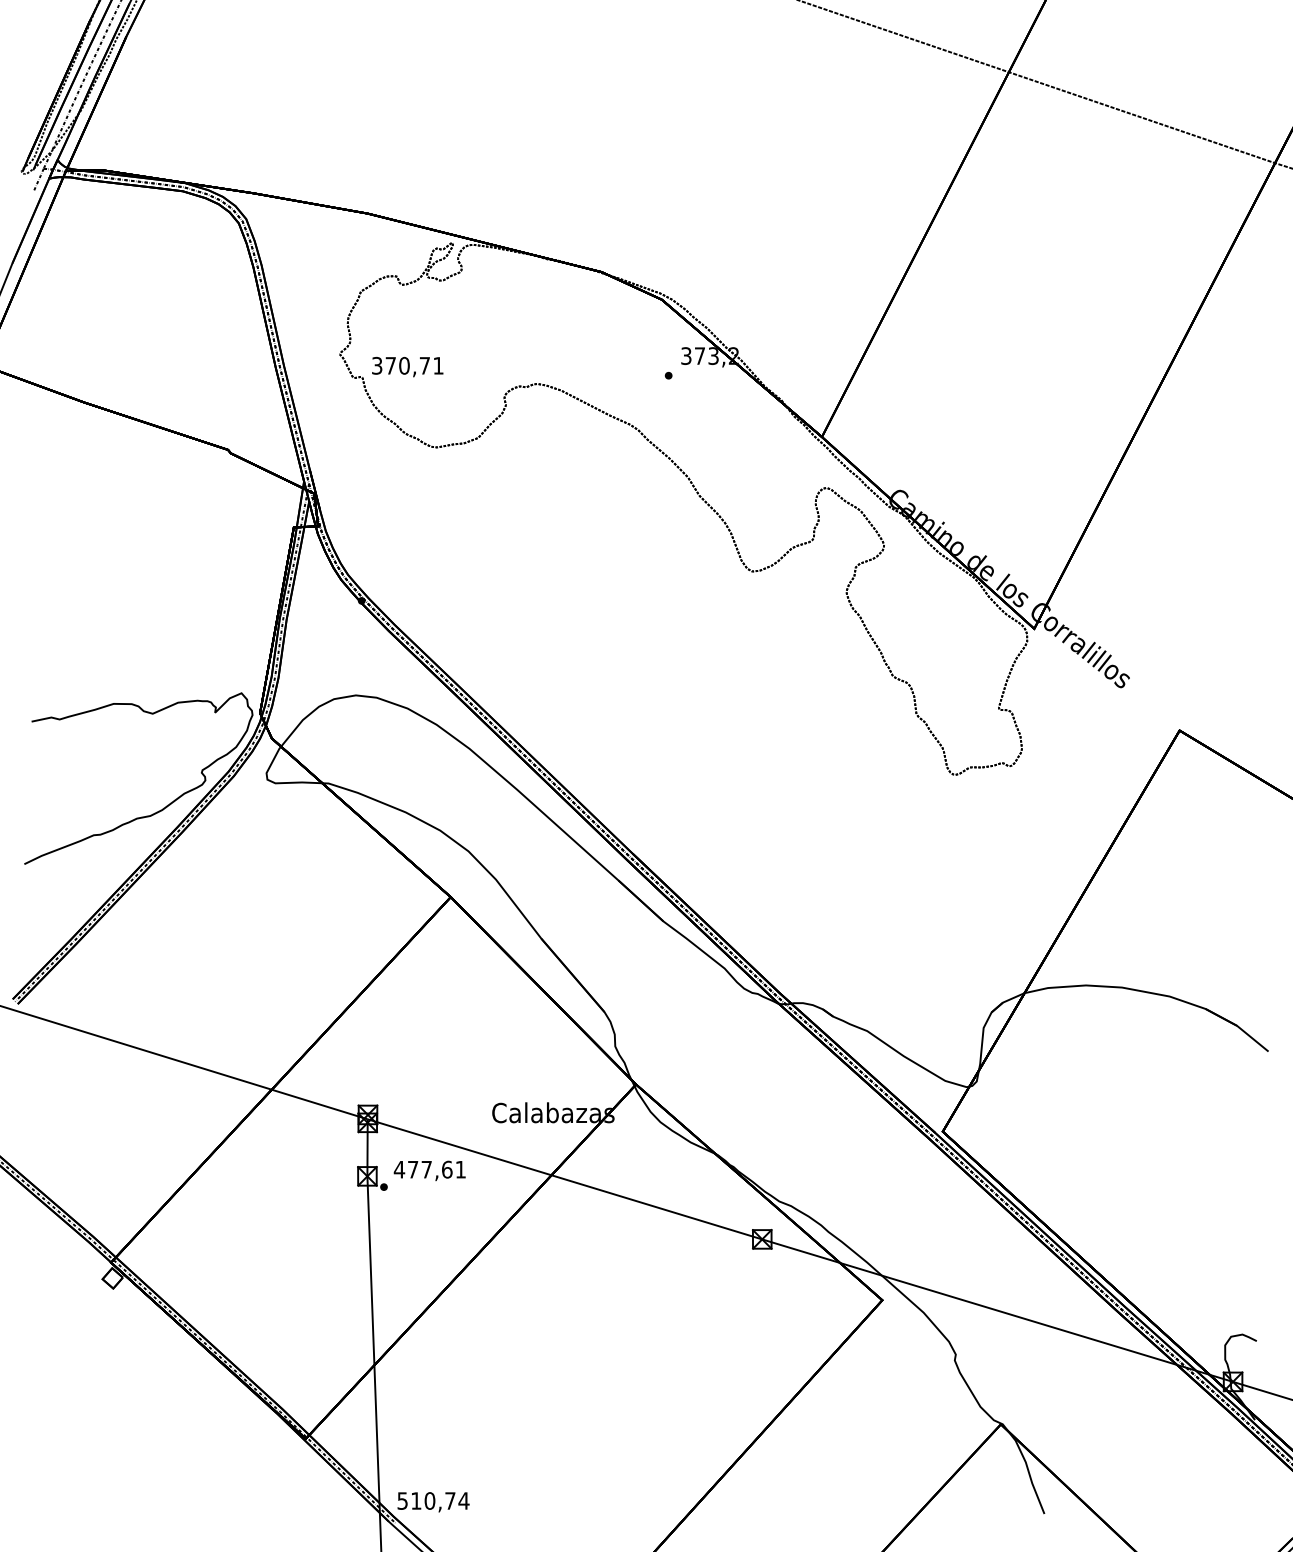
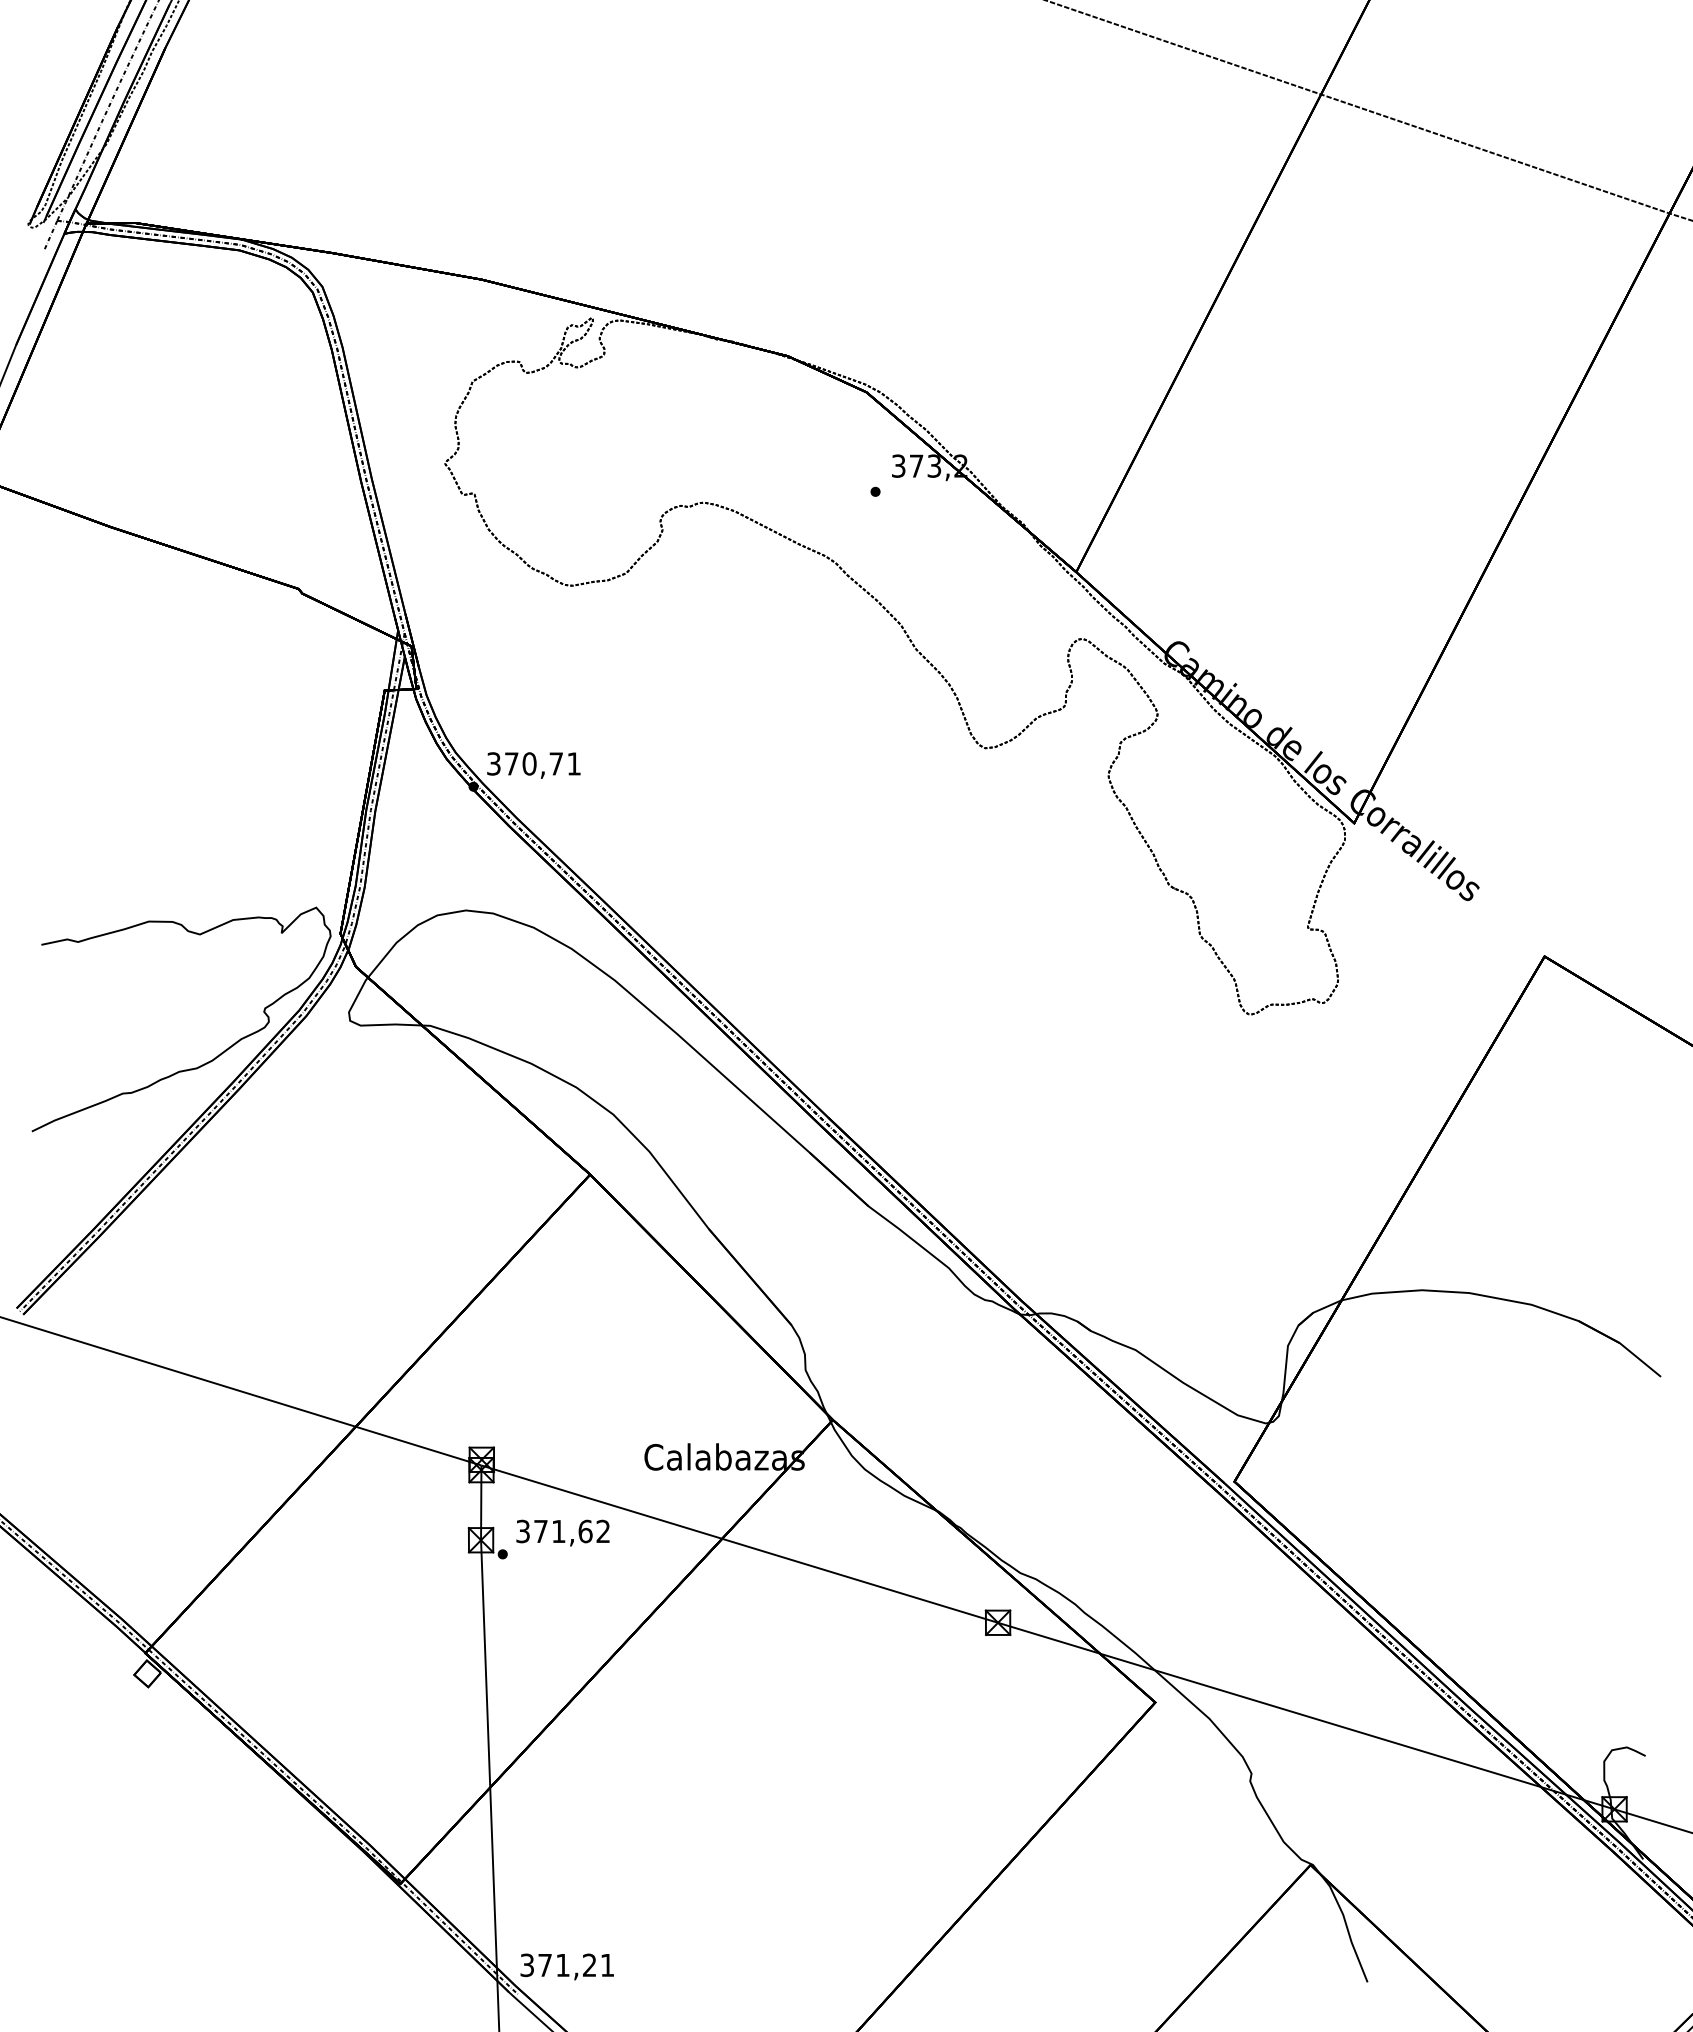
text: (407, 367) -> (533, 765), moved
text: (429, 1169) -> (562, 1531), 477,61 -> 371,62
text: (433, 1501) -> (567, 1965), 510,74 -> 371,21

